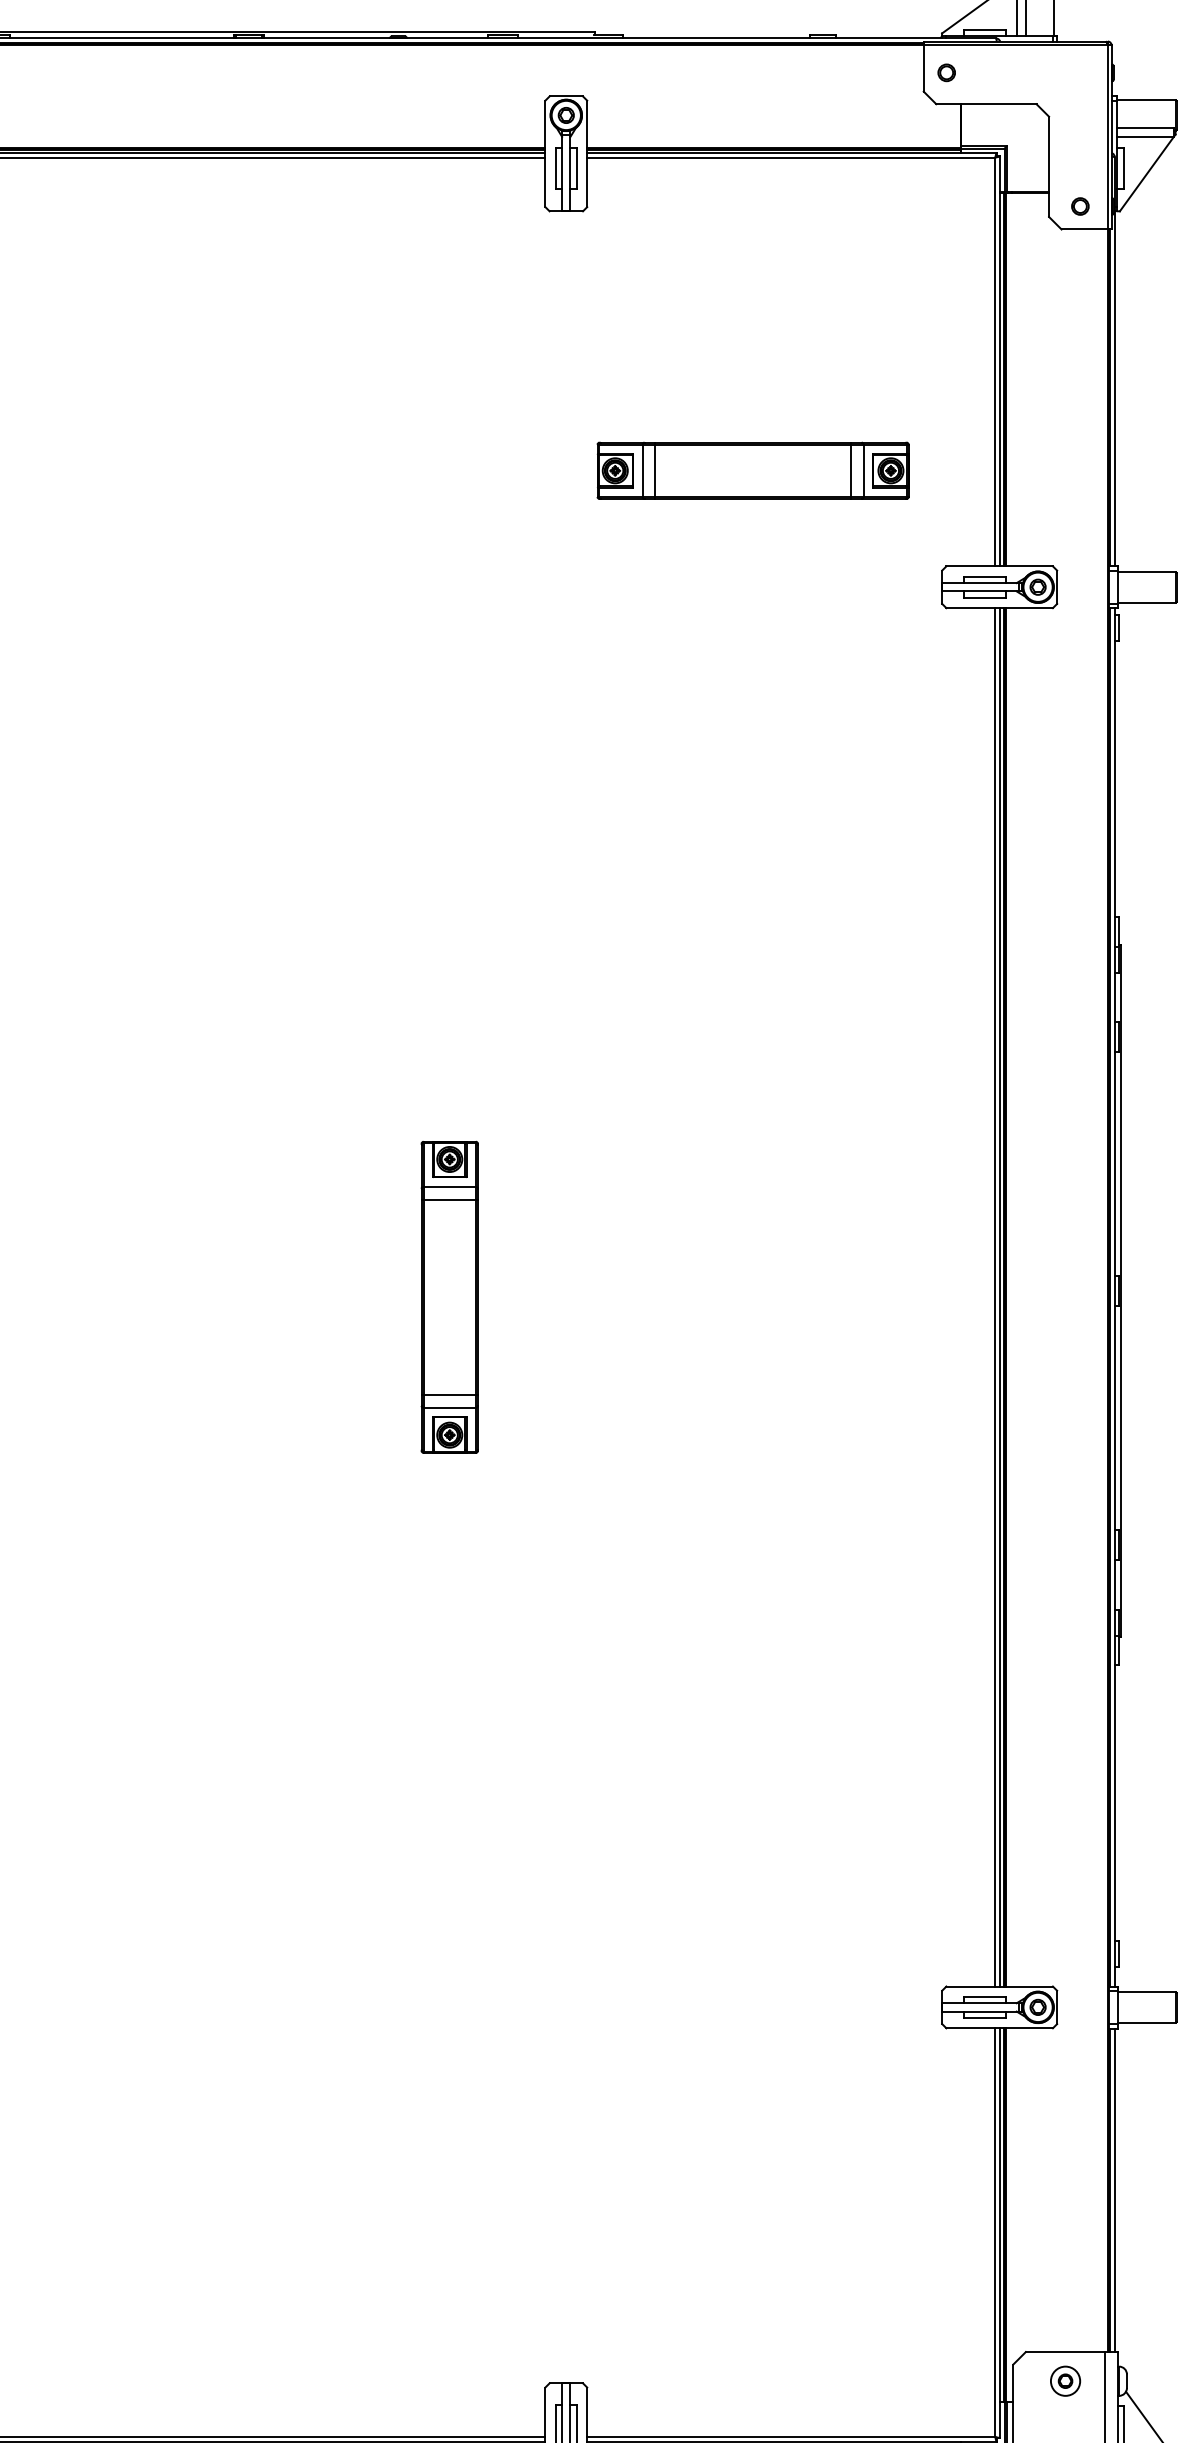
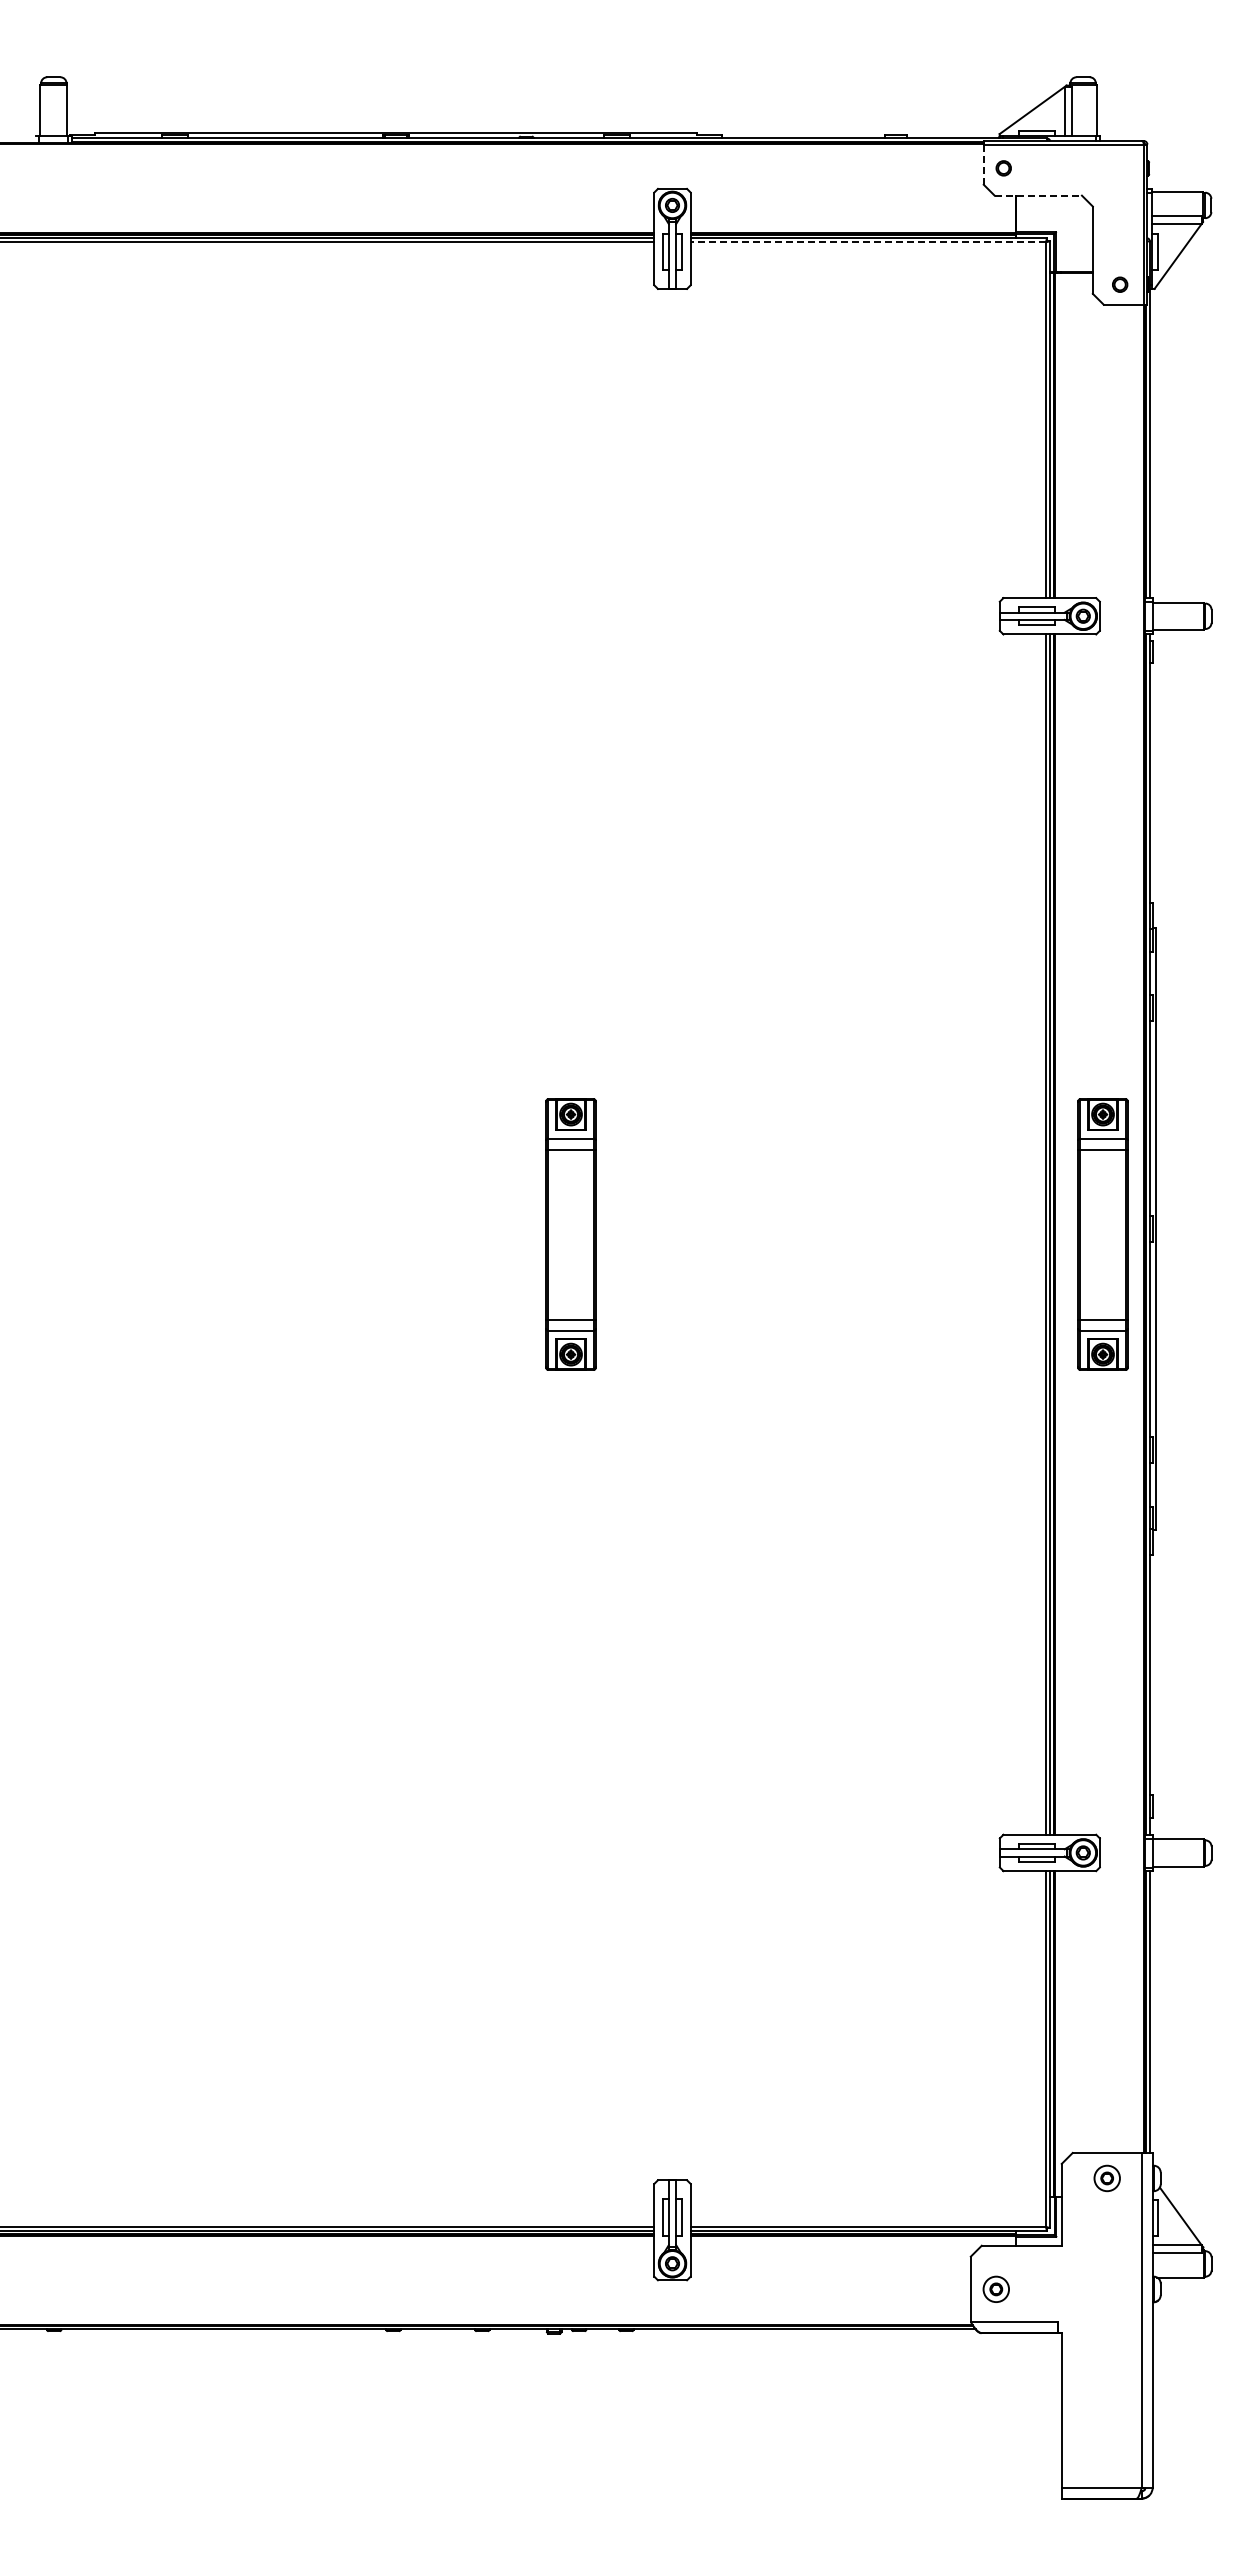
line: (923, 68) -> (983, 164), solid -> dashed
line: (986, 104) -> (1038, 195), solid -> dashed
line: (791, 157) -> (868, 242), solid -> dashed
part: (752, 470) -> (834, 514), removed
part: (1060, 1297) -> (1102, 1234), added

